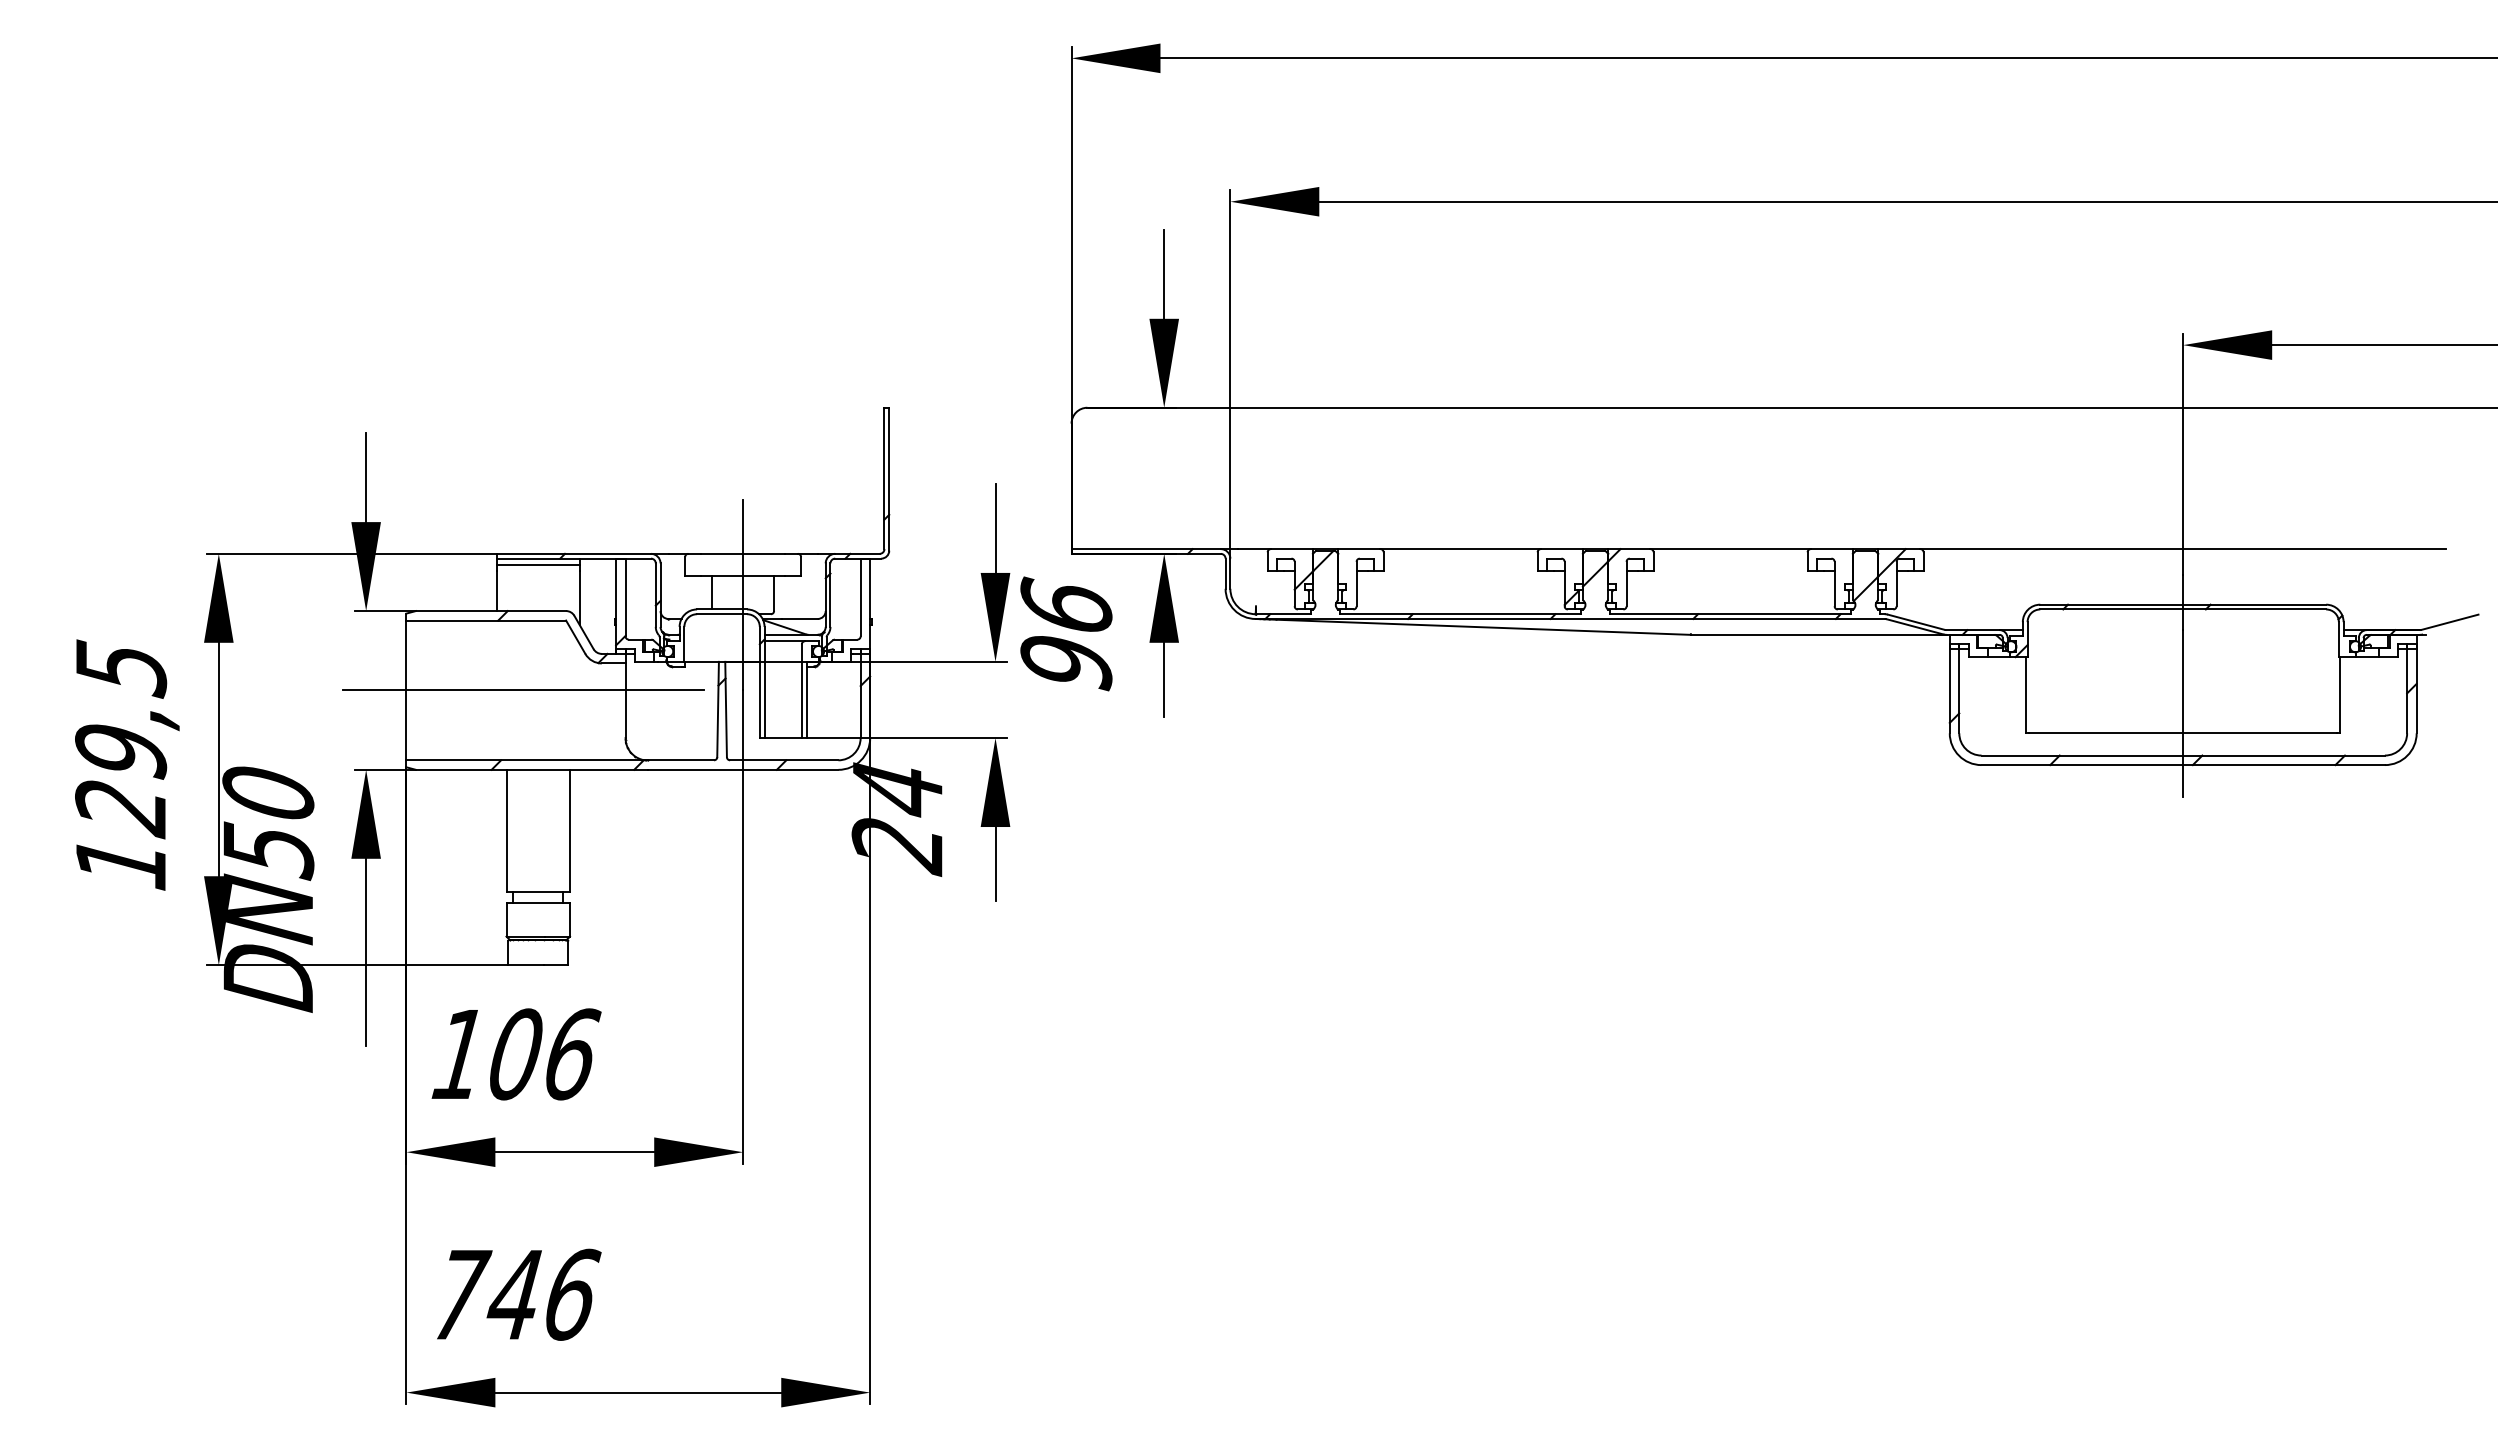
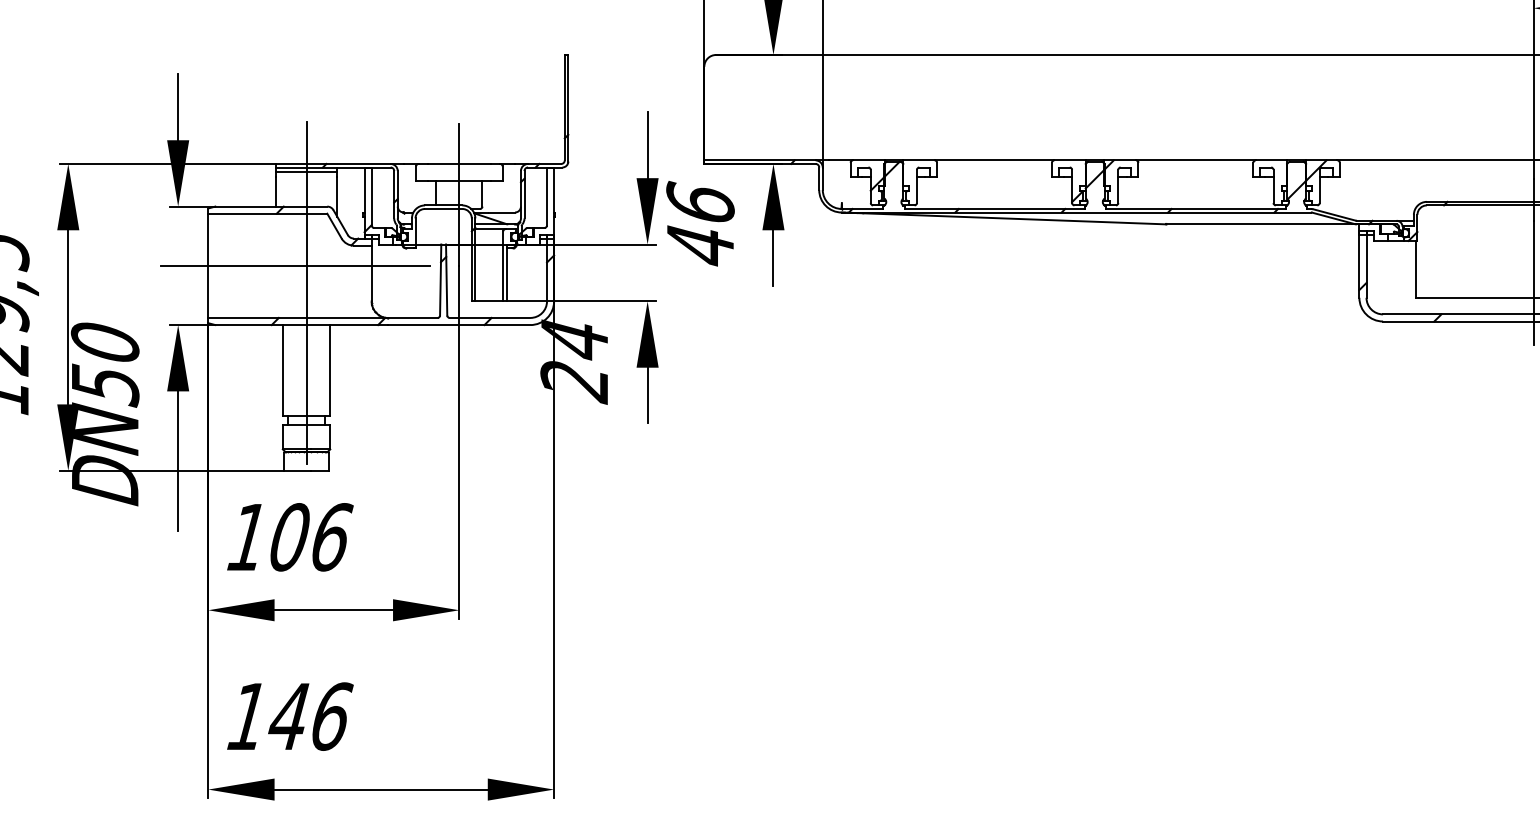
text: (1066, 663) -> (700, 245), 96 -> 46
line: (538, 726) -> (306, 292), added
text: (461, 1294) -> (249, 716), 746 -> 146

